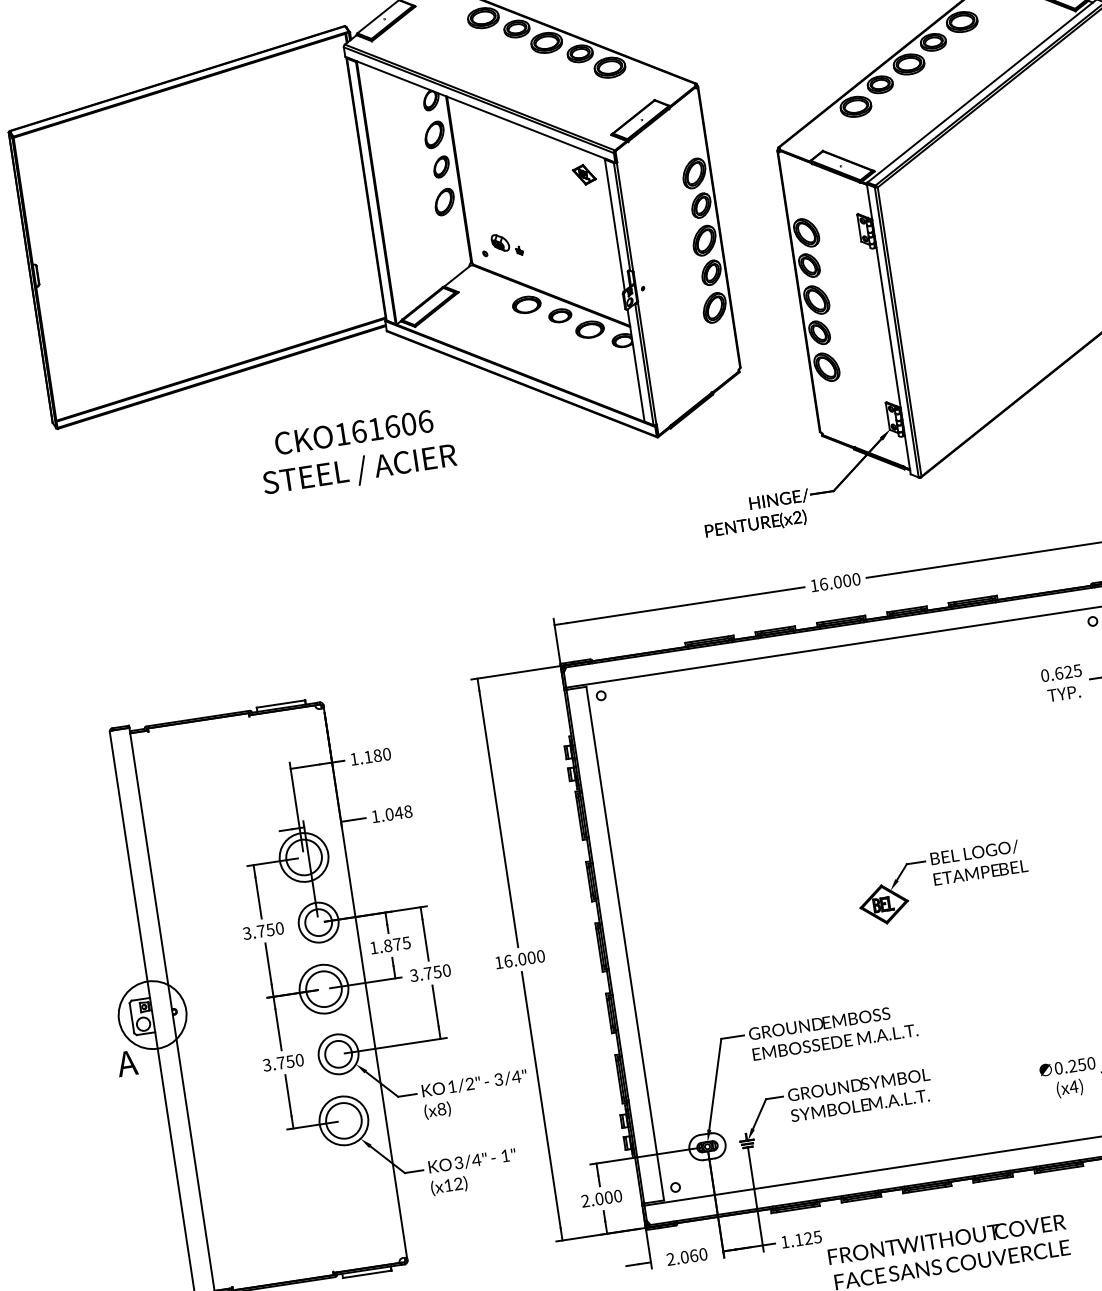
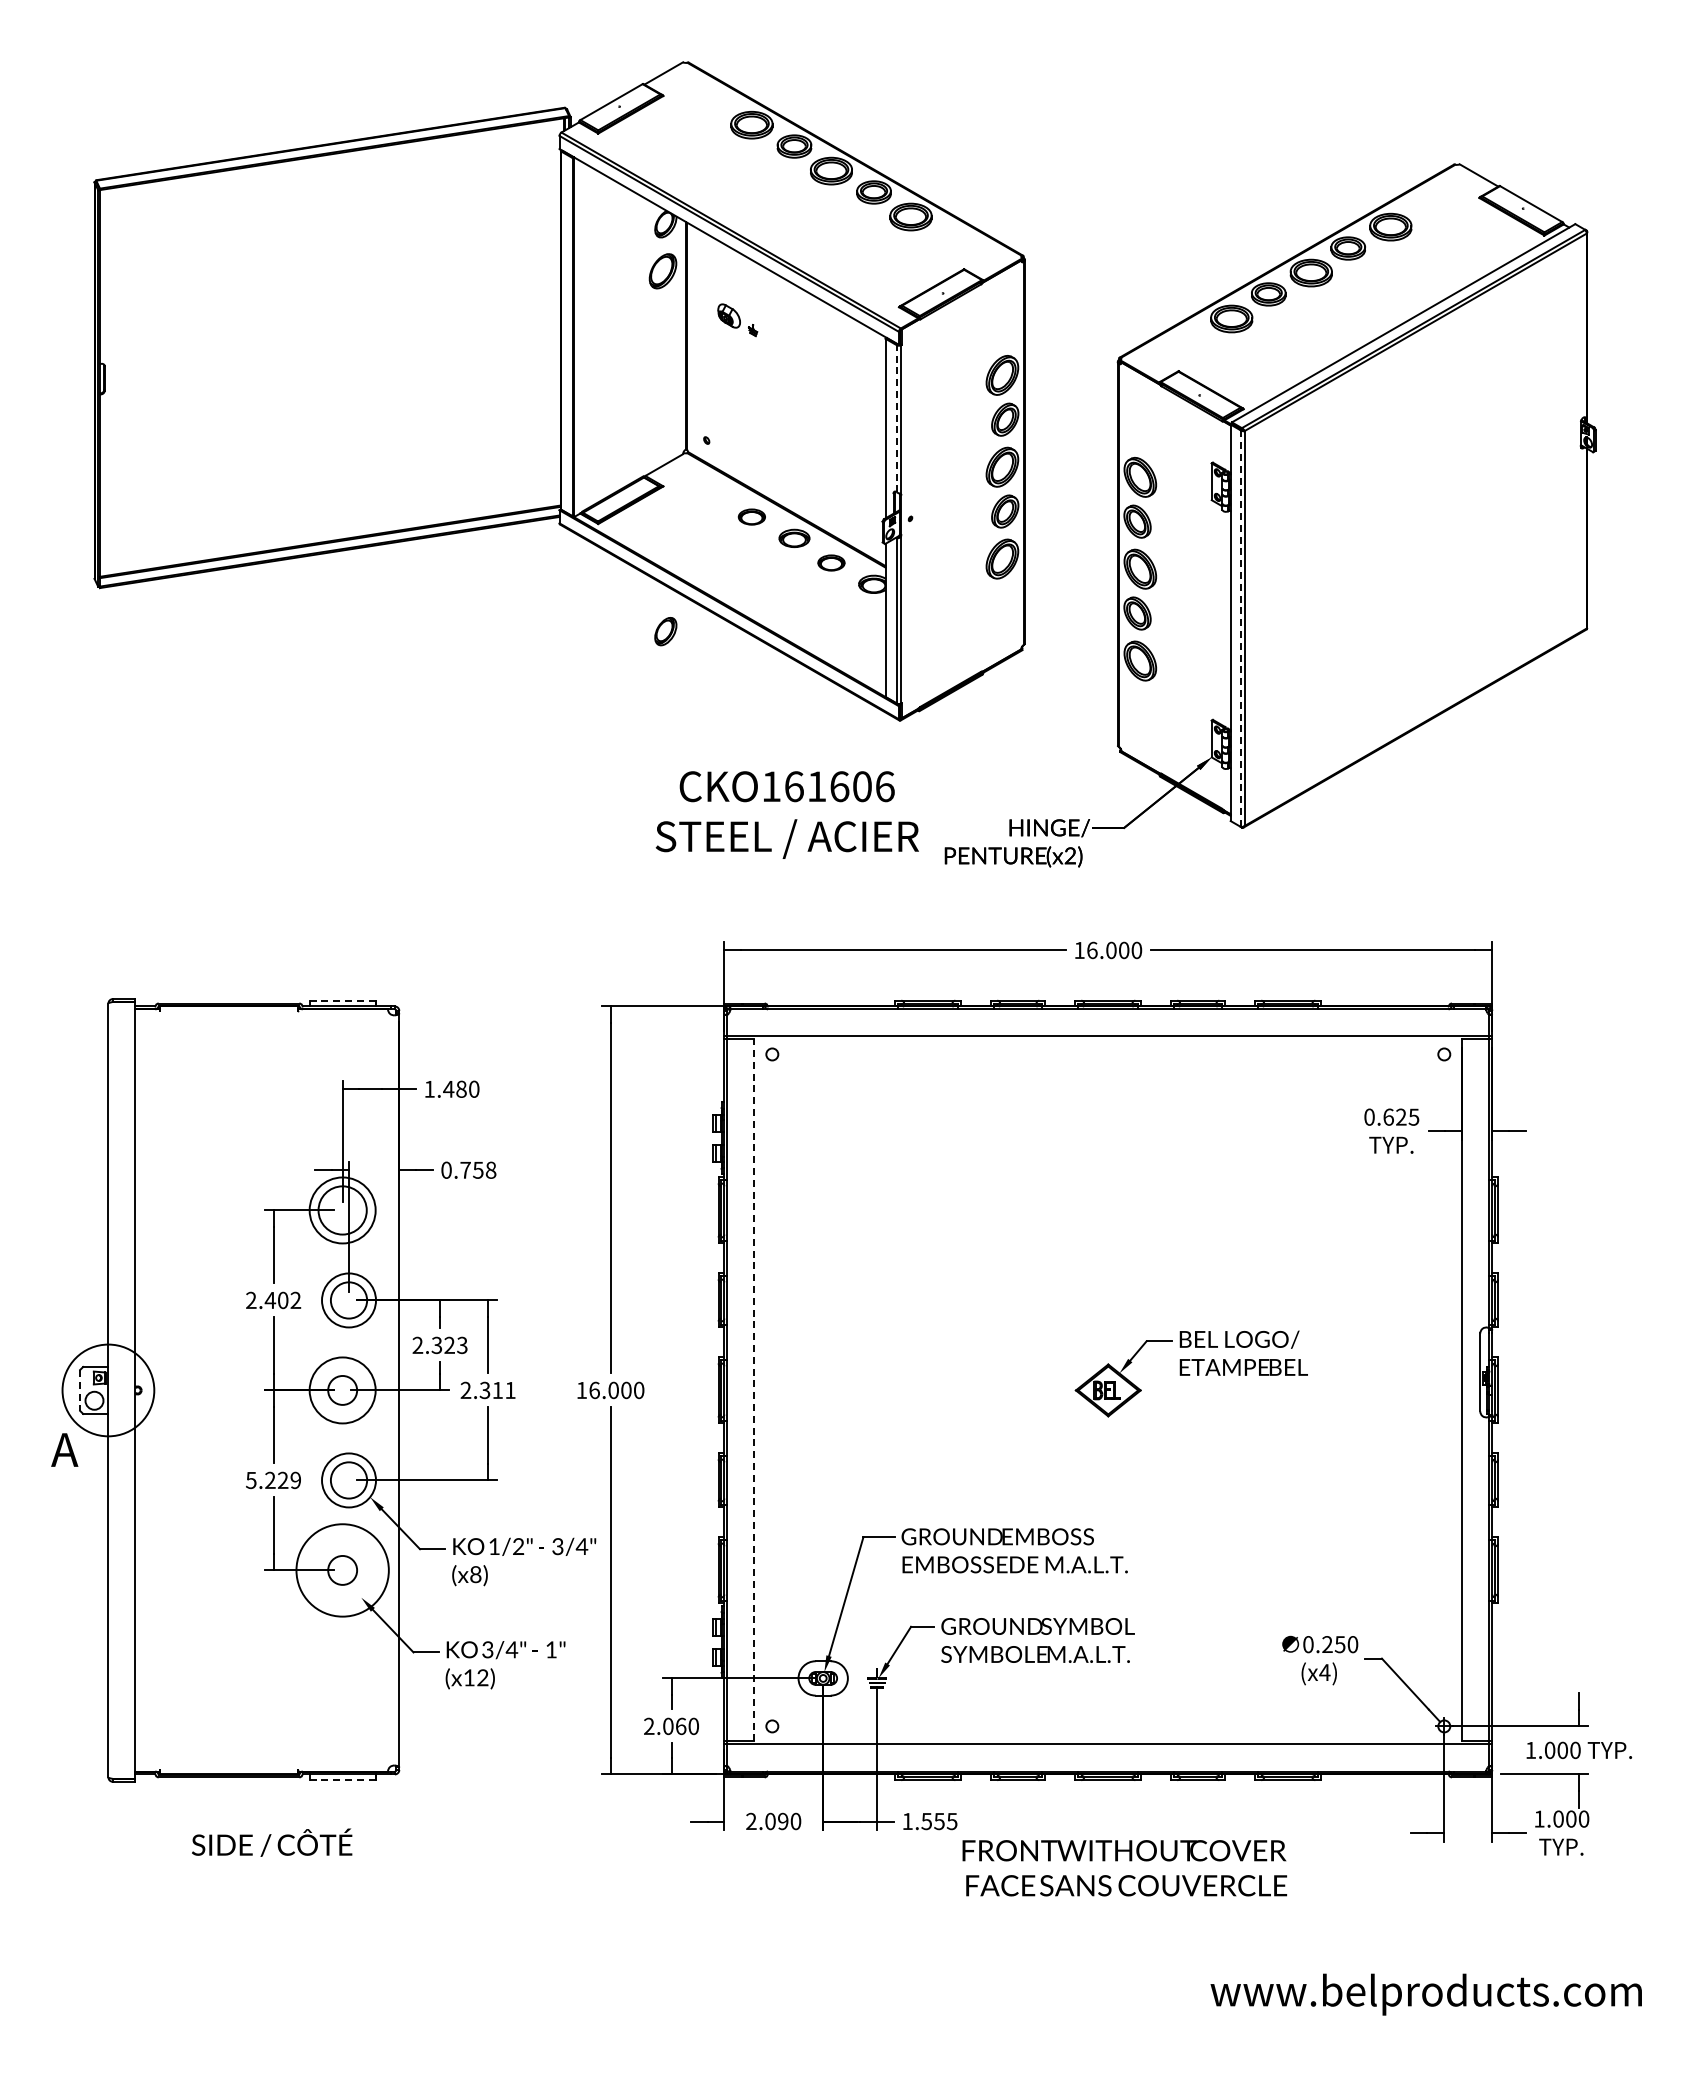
part: (441, 166) -> (665, 631), moved
part: (583, 174) -> (854, 354), removed
part: (444, 202) -> (662, 363), removed
line: (621, 216) -> (896, 418), solid -> dashed
part: (507, 245) -> (737, 320), moved
part: (526, 304) -> (751, 516), size x0.7
part: (590, 329) -> (831, 562), size x0.7
line: (896, 333) -> (1240, 629), solid -> dashed
text: (356, 452) -> (786, 814), moved
line: (280, 703) -> (342, 1000), solid -> dashed
text: (368, 757) -> (448, 1089), 1.180 -> 1.480
text: (387, 814) -> (462, 1169), 1.048 -> 0.758
text: (263, 931) -> (273, 1300), 3.750 -> 2.402
line: (625, 943) -> (754, 1390), solid -> dashed
text: (389, 944) -> (439, 1344), 1.875 -> 2.323
text: (429, 973) -> (487, 1390), 3.750 -> 2.311
circle: (323, 989) -> (342, 1390), size x0.6
line: (132, 1018) -> (80, 1390), solid -> dashed
text: (283, 1062) -> (273, 1480), 3.750 -> 5.229
circle: (343, 1120) -> (342, 1570), size x0.6
circle: (343, 1120) -> (342, 1570), size x1.4
text: (609, 1196) -> (681, 1725), 2.000 -> 2.060
text: (803, 1239) -> (932, 1821), 1.125 -> 1.555
text: (694, 1255) -> (783, 1821), 2.060 -> 2.090
line: (367, 1274) -> (342, 1780), solid -> dashed

